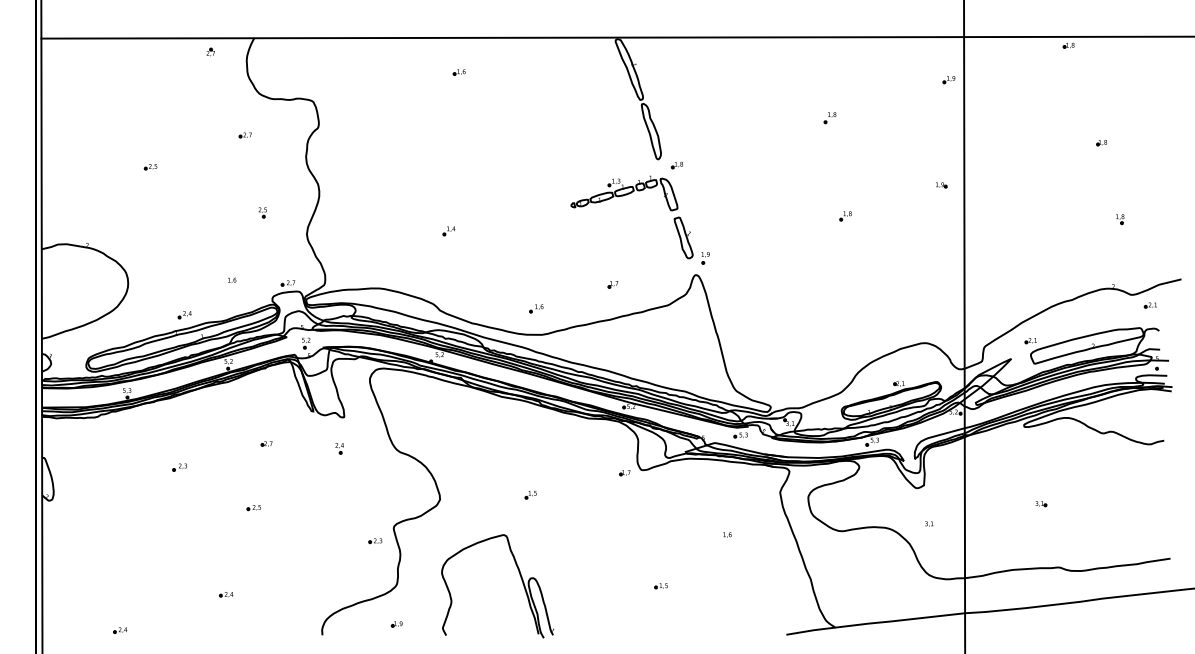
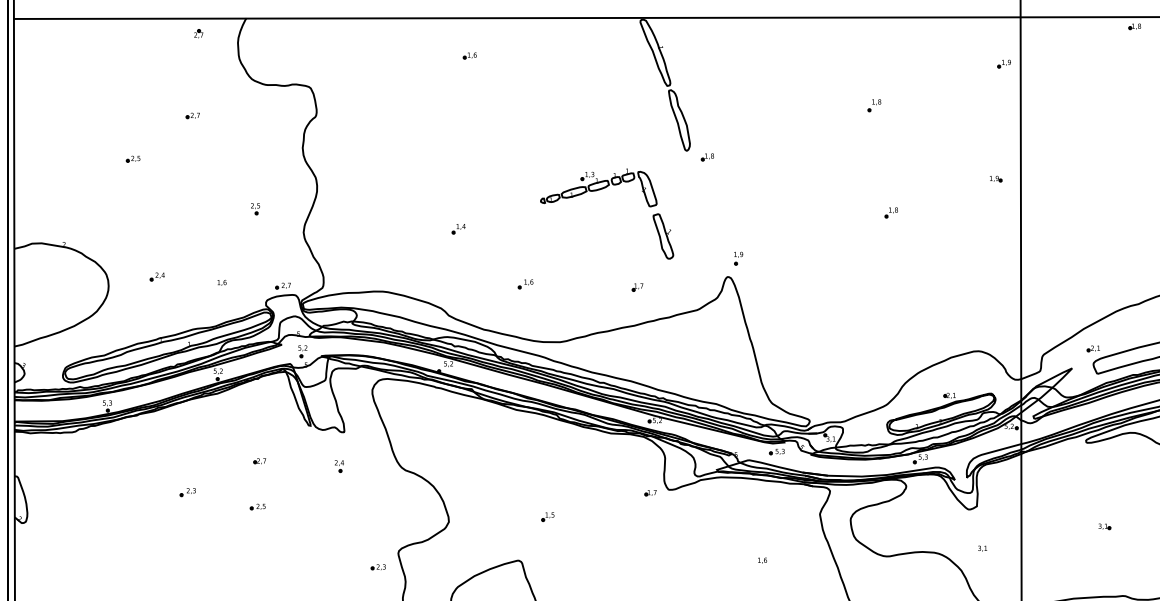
part: (244, 135) -> (191, 115), moved
part: (623, 196) -> (597, 191), moved
part: (536, 308) -> (525, 283), moved
part: (184, 315) -> (156, 277), moved
part: (179, 467) -> (187, 492), moved
part: (253, 508) -> (257, 507), moved

